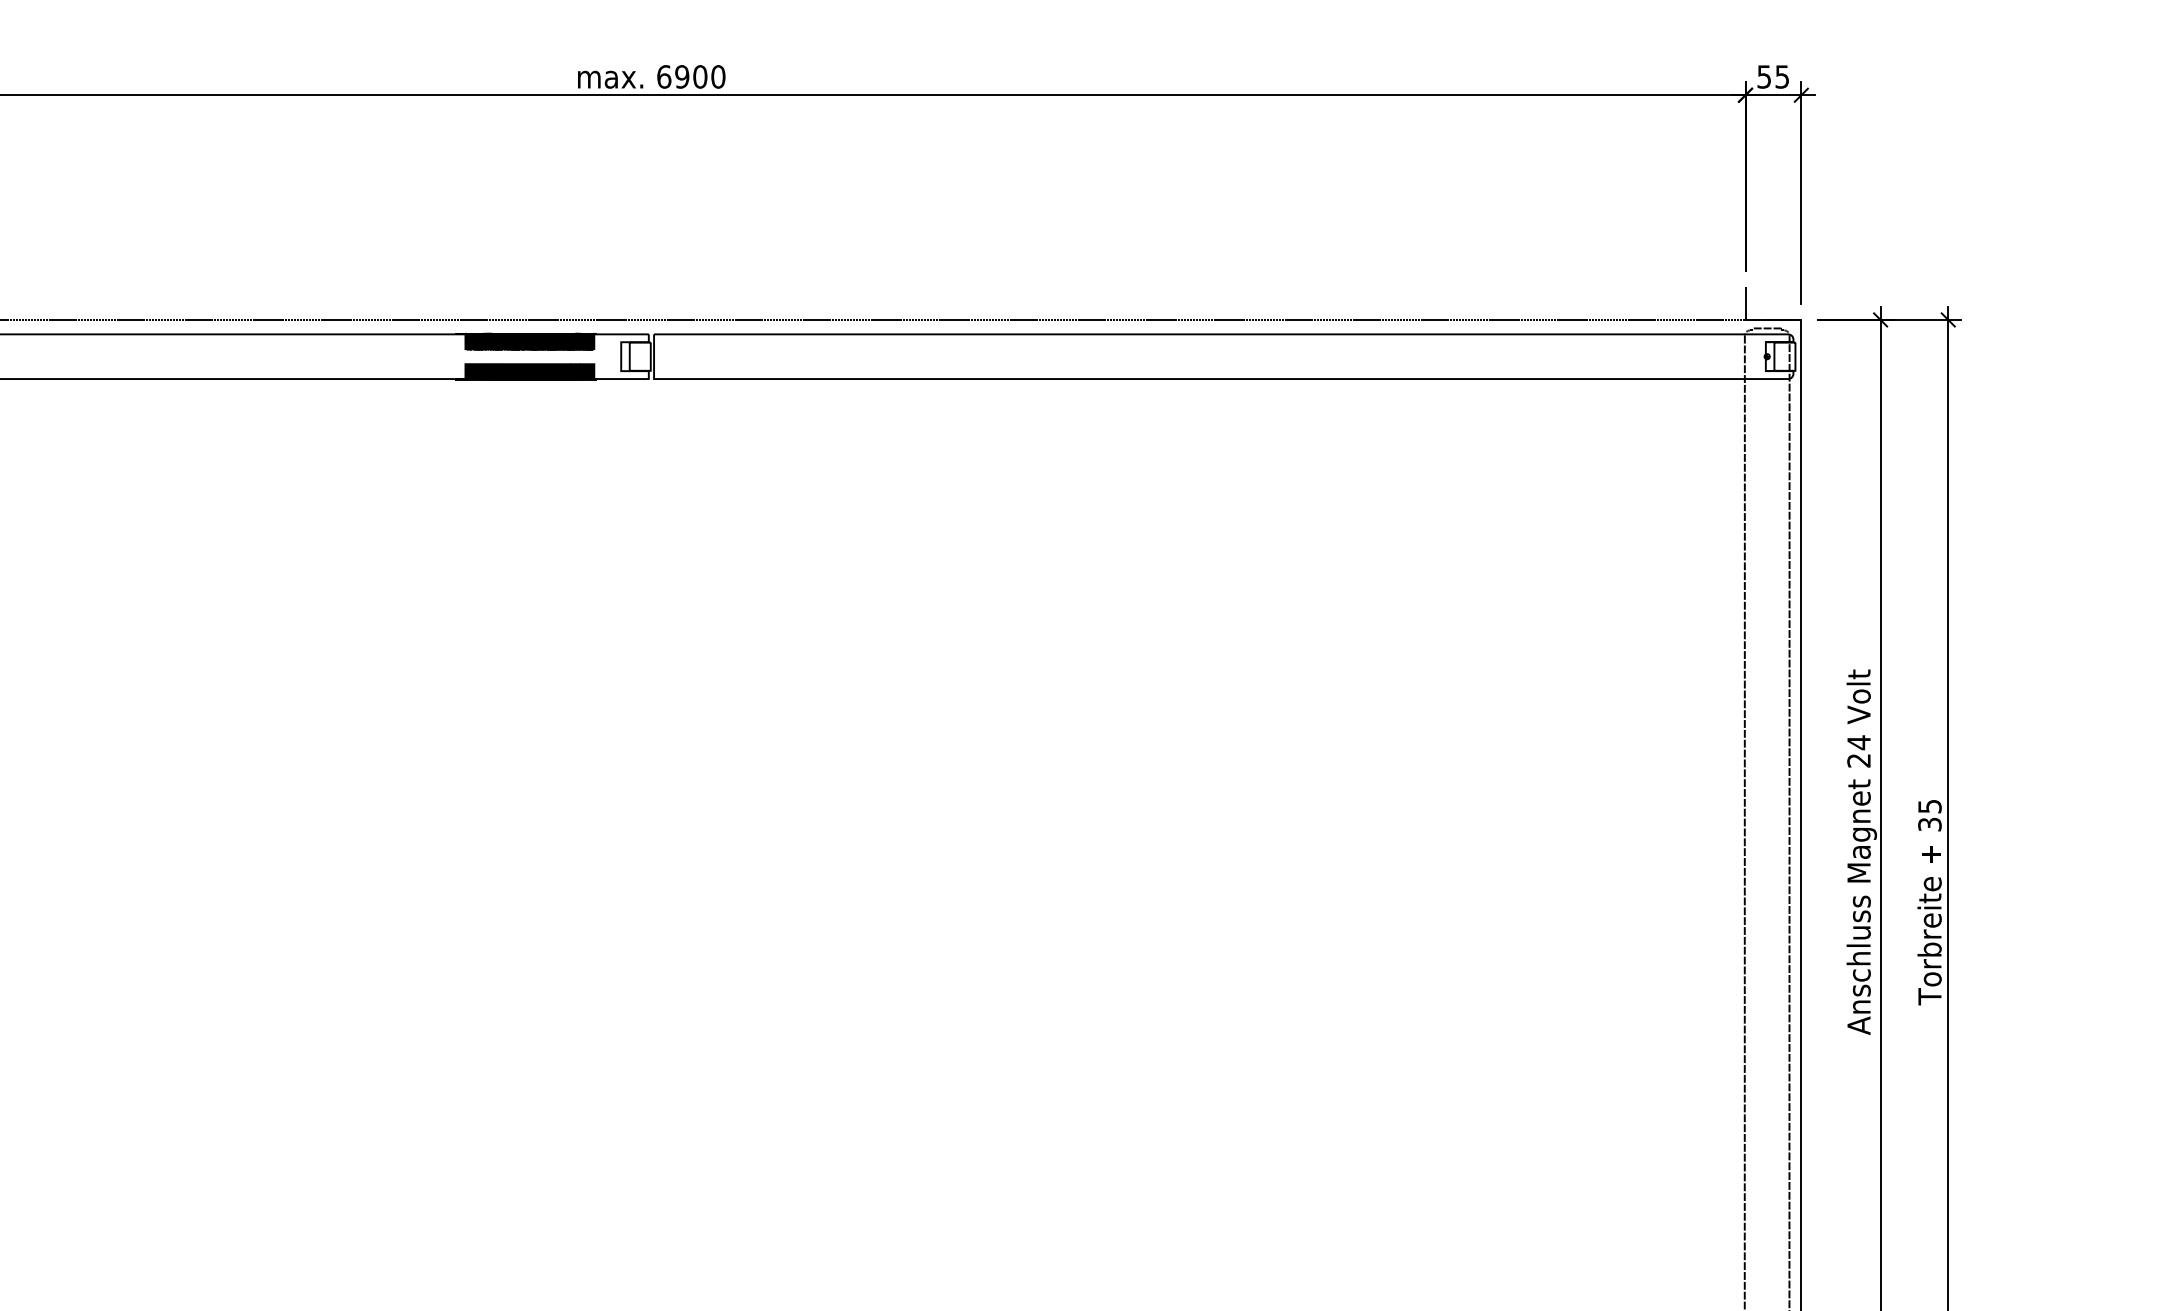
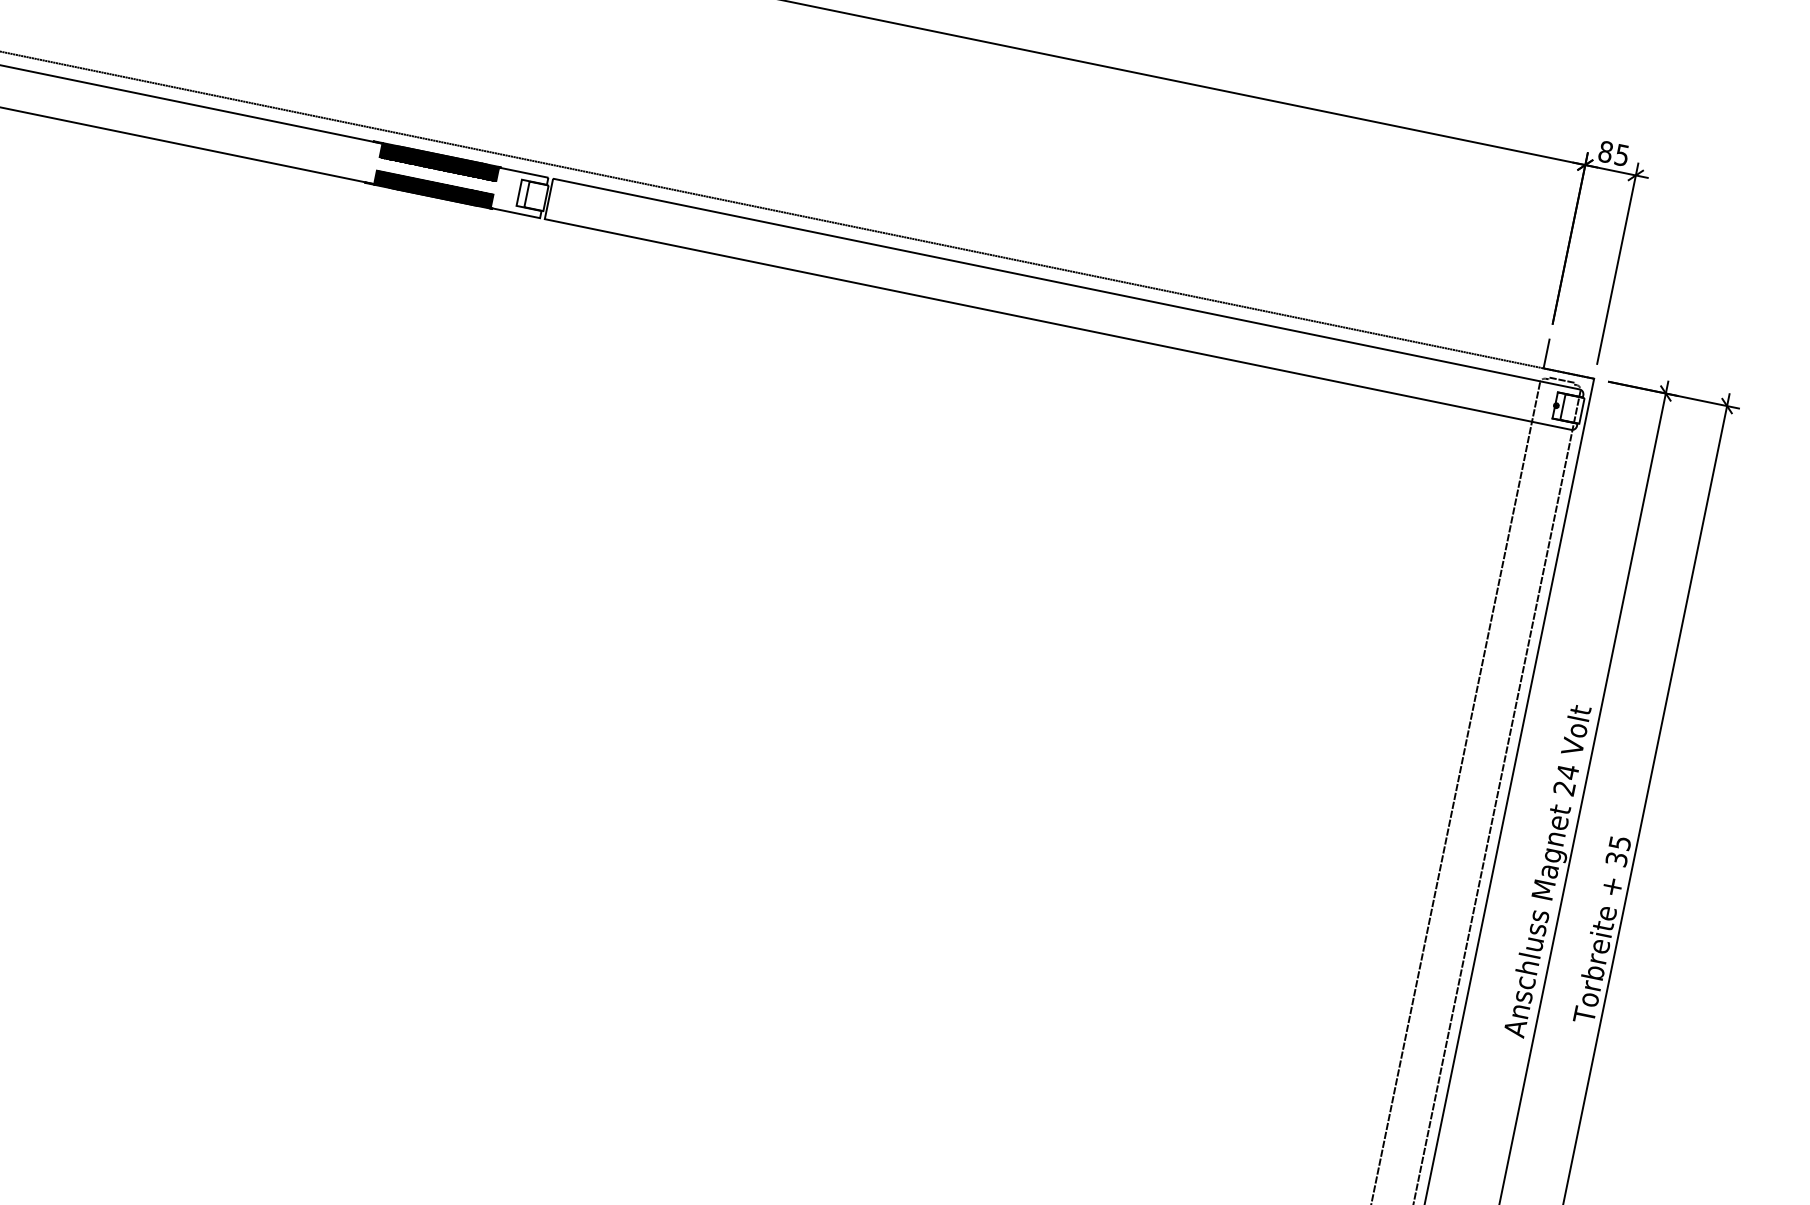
text: (1764, 76) -> (1606, 151), 55 -> 85

